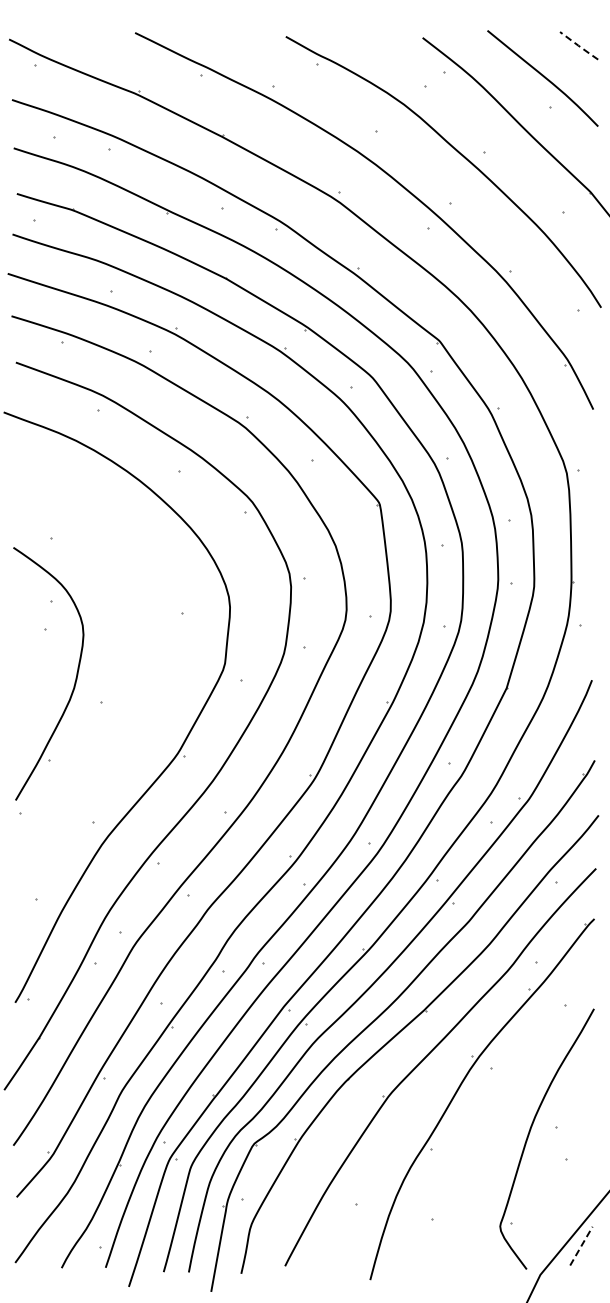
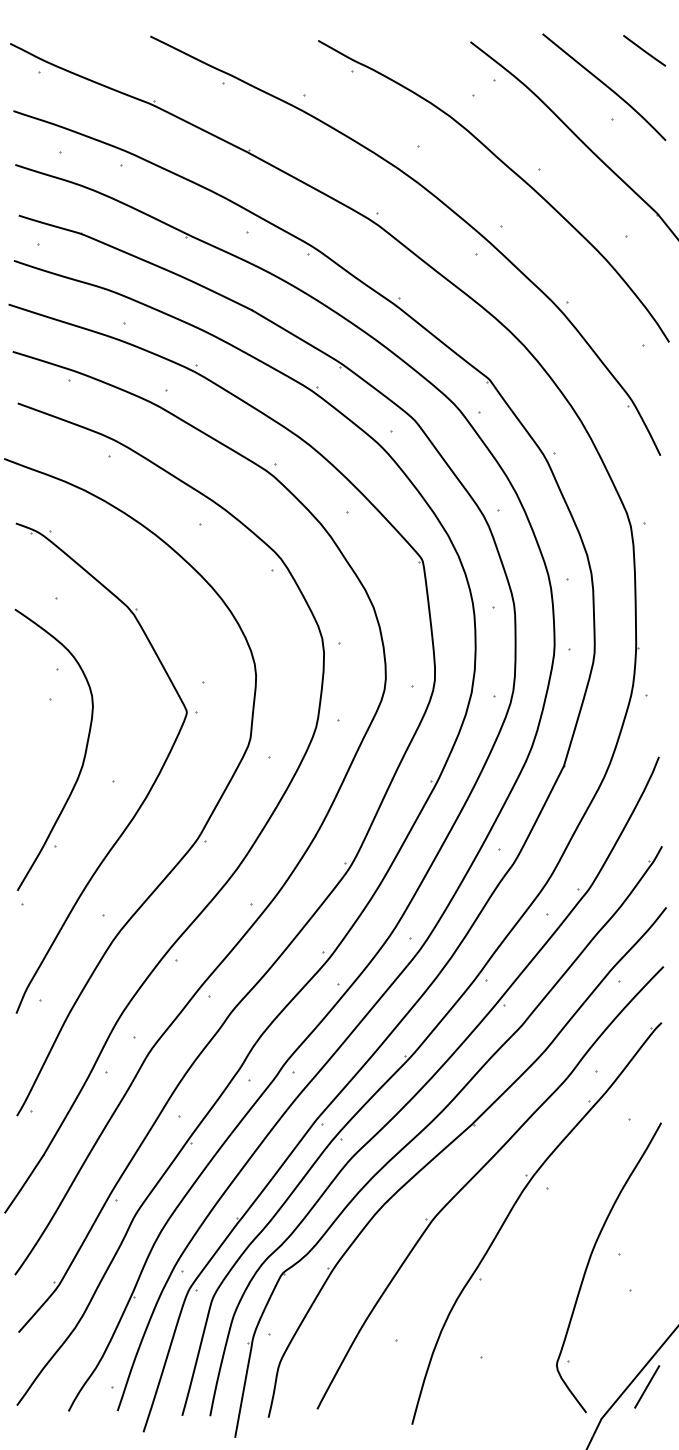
line: (579, 46) -> (645, 51), dashed -> solid
part: (134, 708) -> (149, 788), added
line: (581, 1246) -> (647, 1387), dashed -> solid

